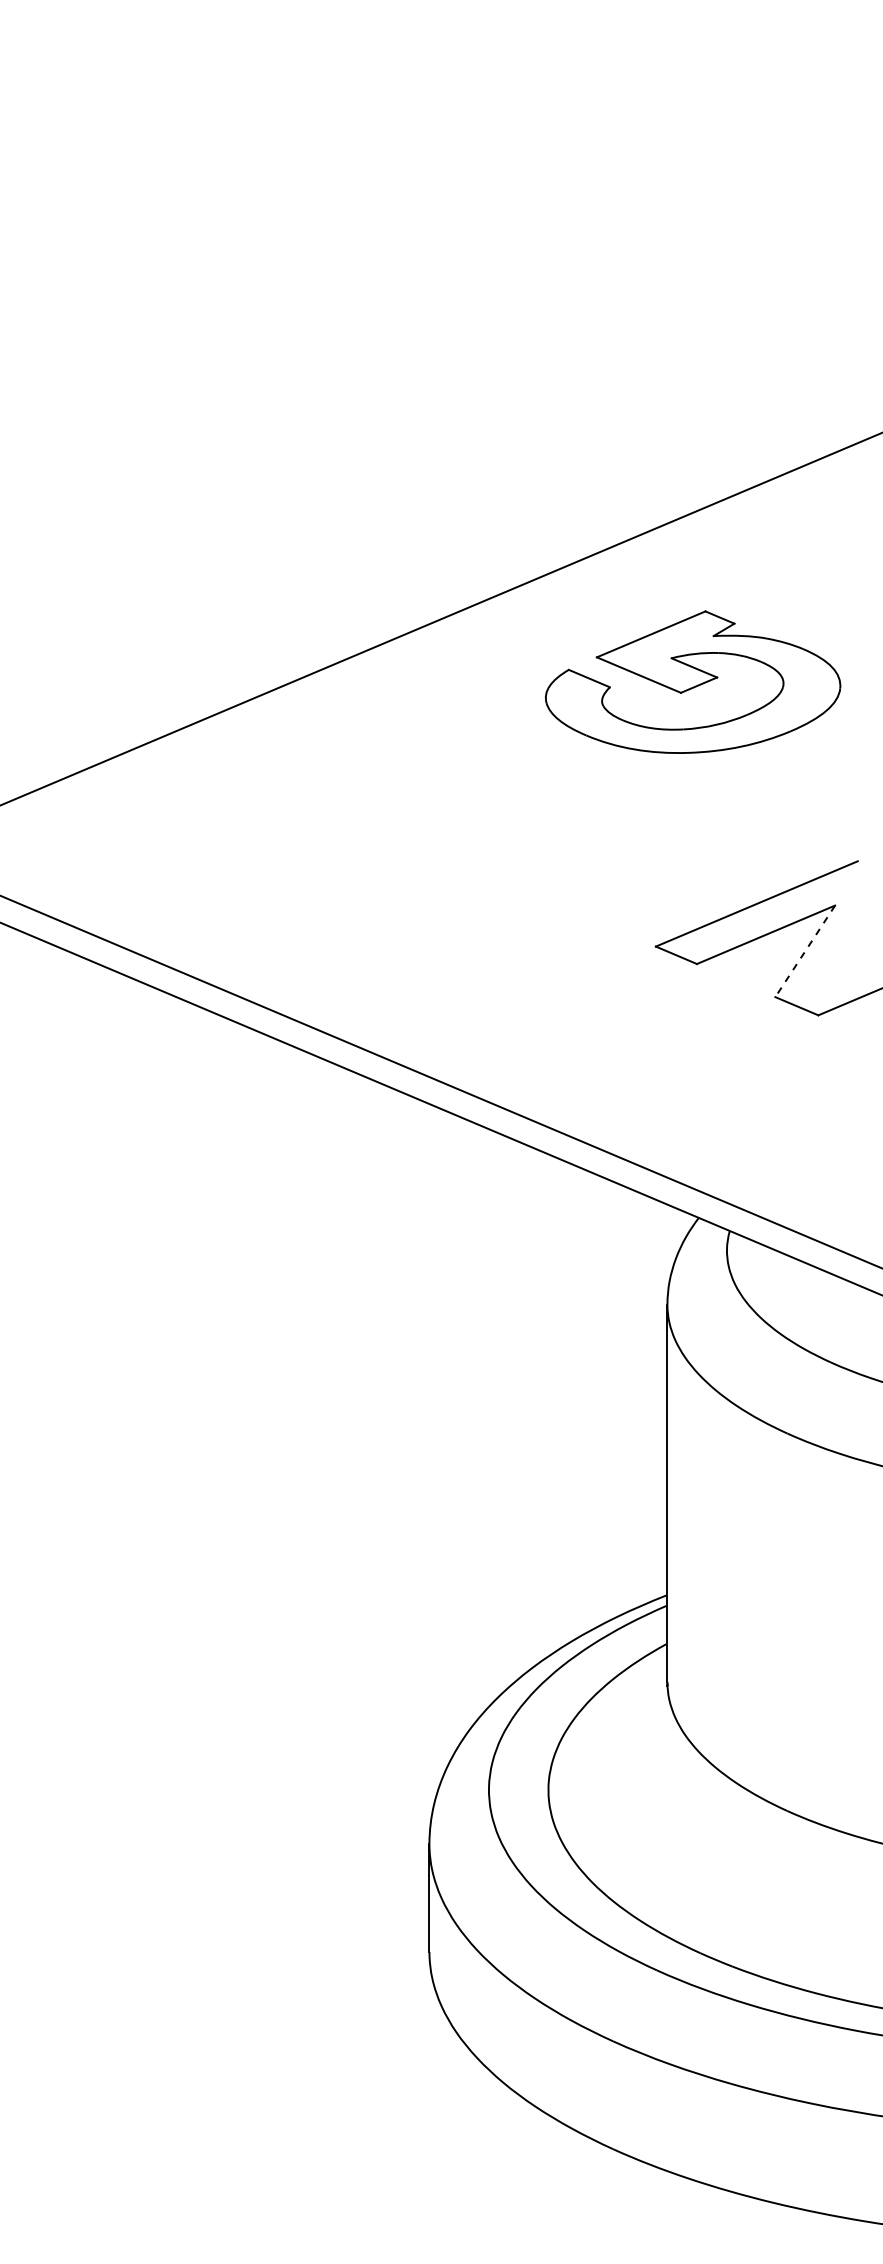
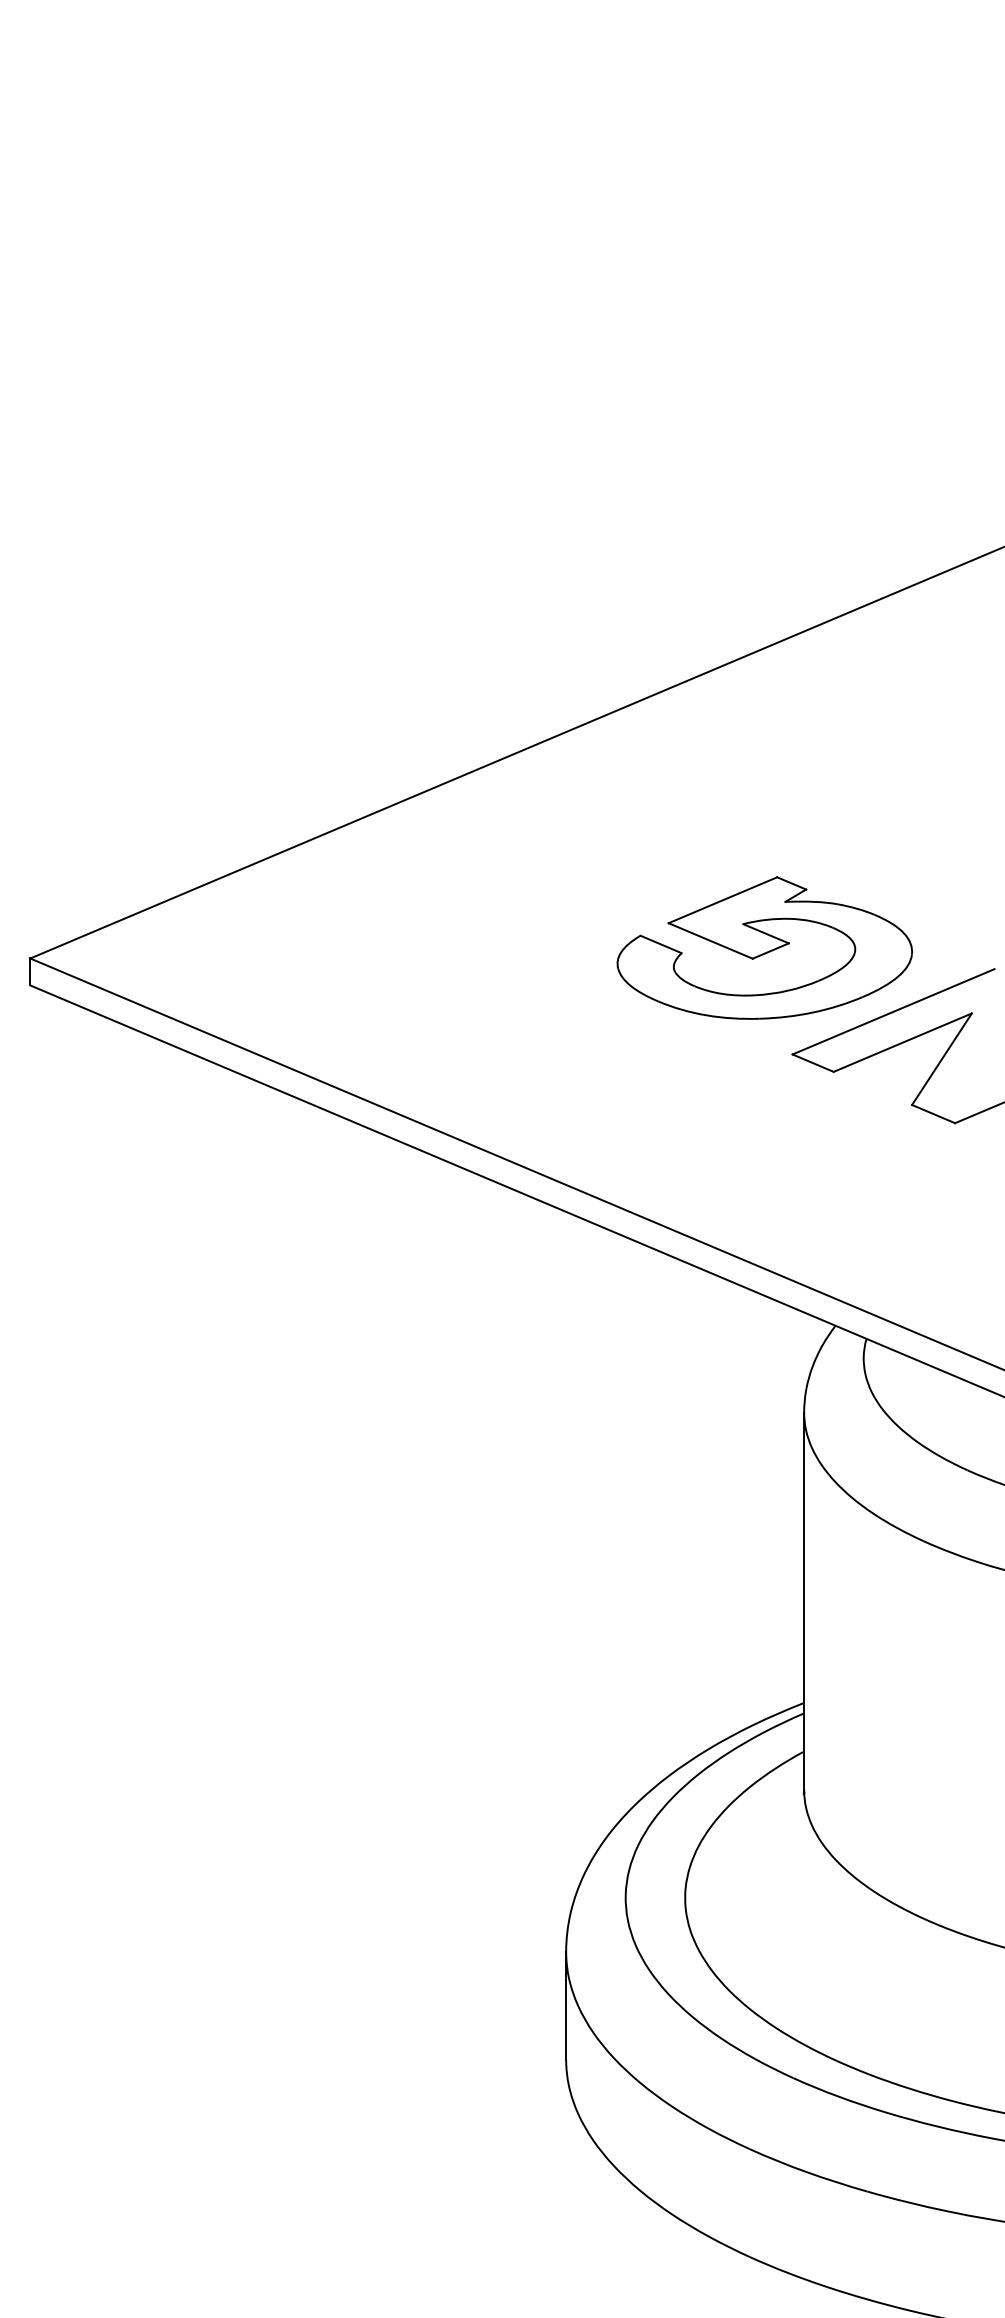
part: (692, 681) -> (764, 947), moved
line: (804, 951) -> (941, 1059), dashed -> solid

